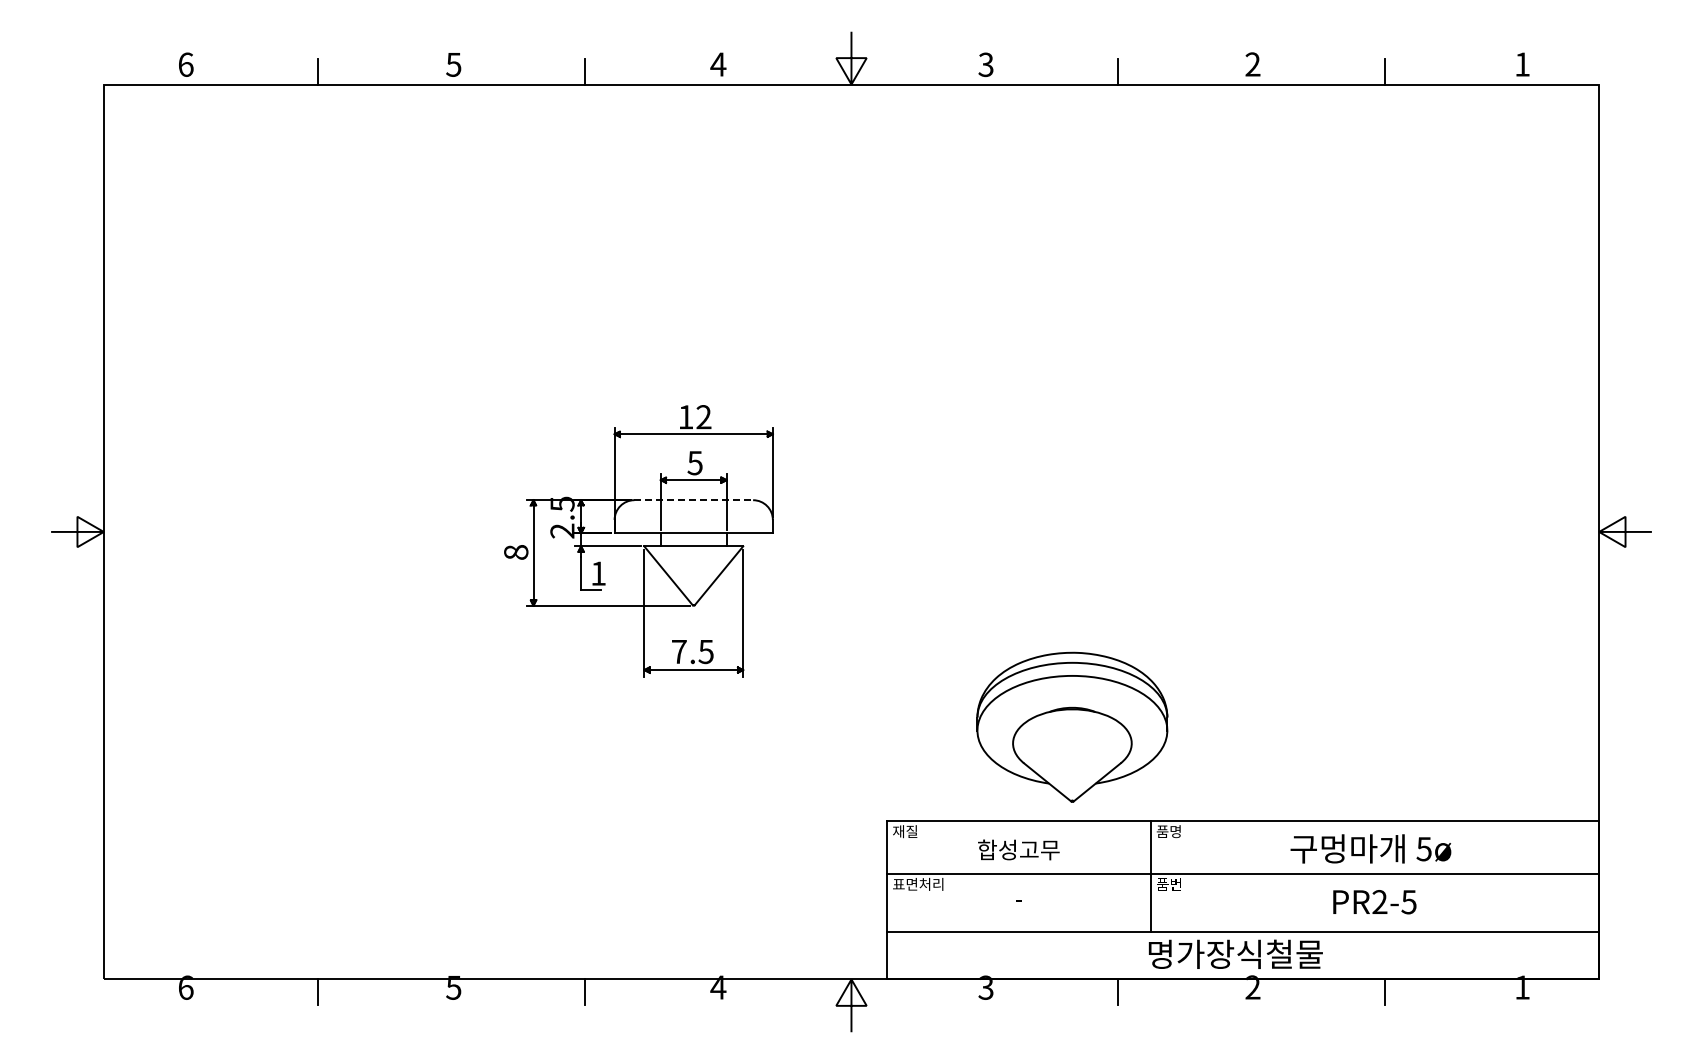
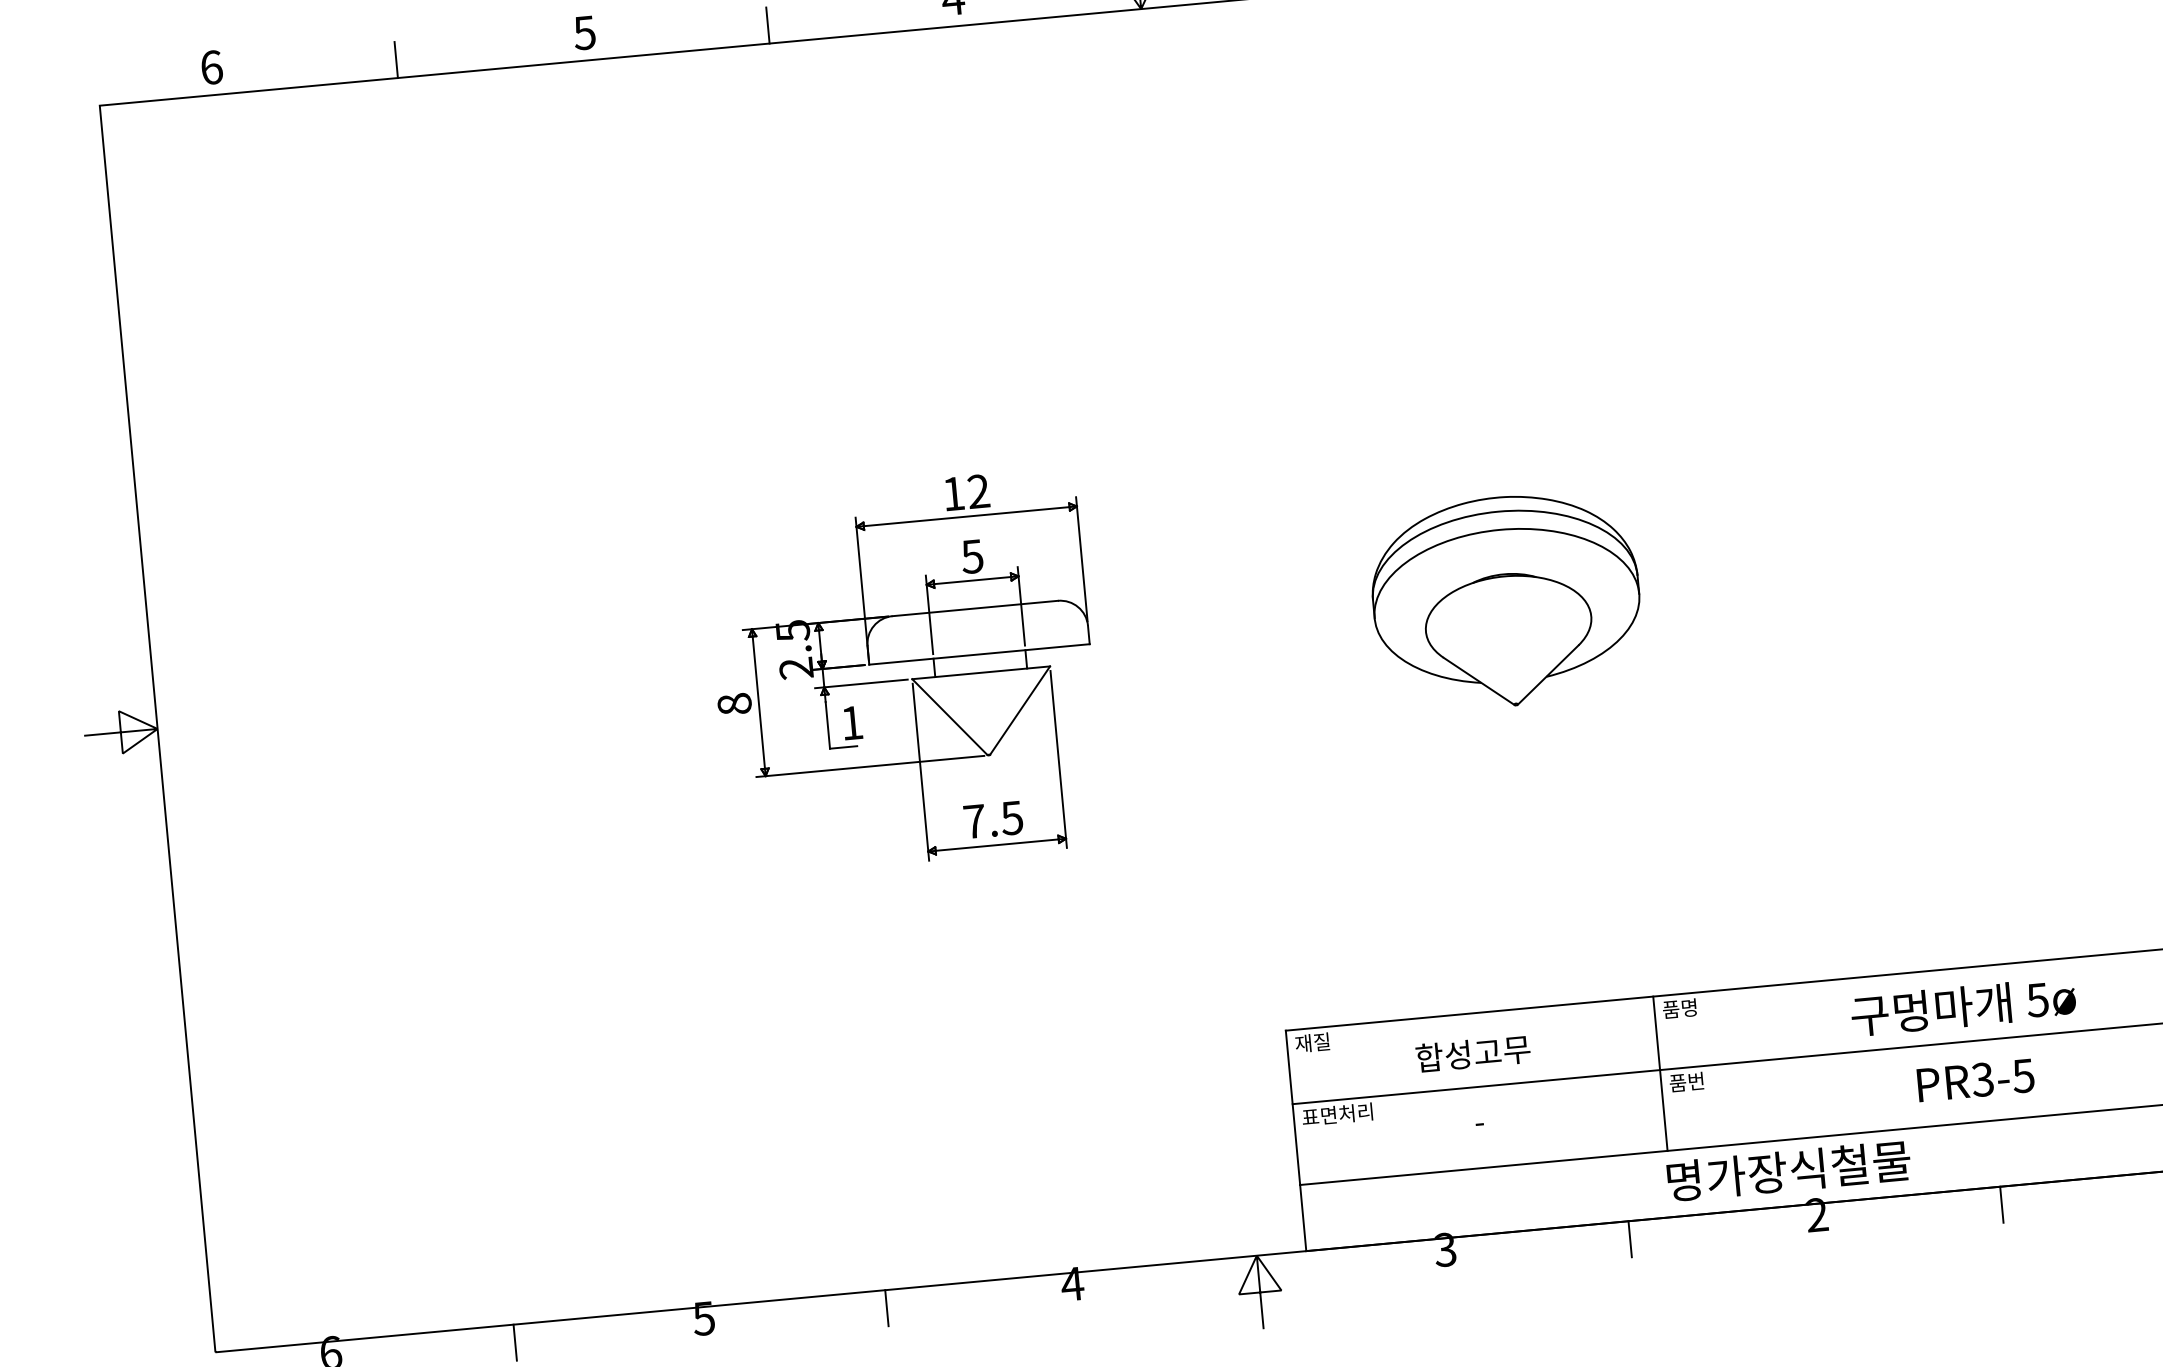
line: (694, 500) -> (976, 608), dashed -> solid
part: (1072, 726) -> (1506, 600), moved
text: (1379, 902) -> (1982, 1080), PR2-5 -> PR3-5

